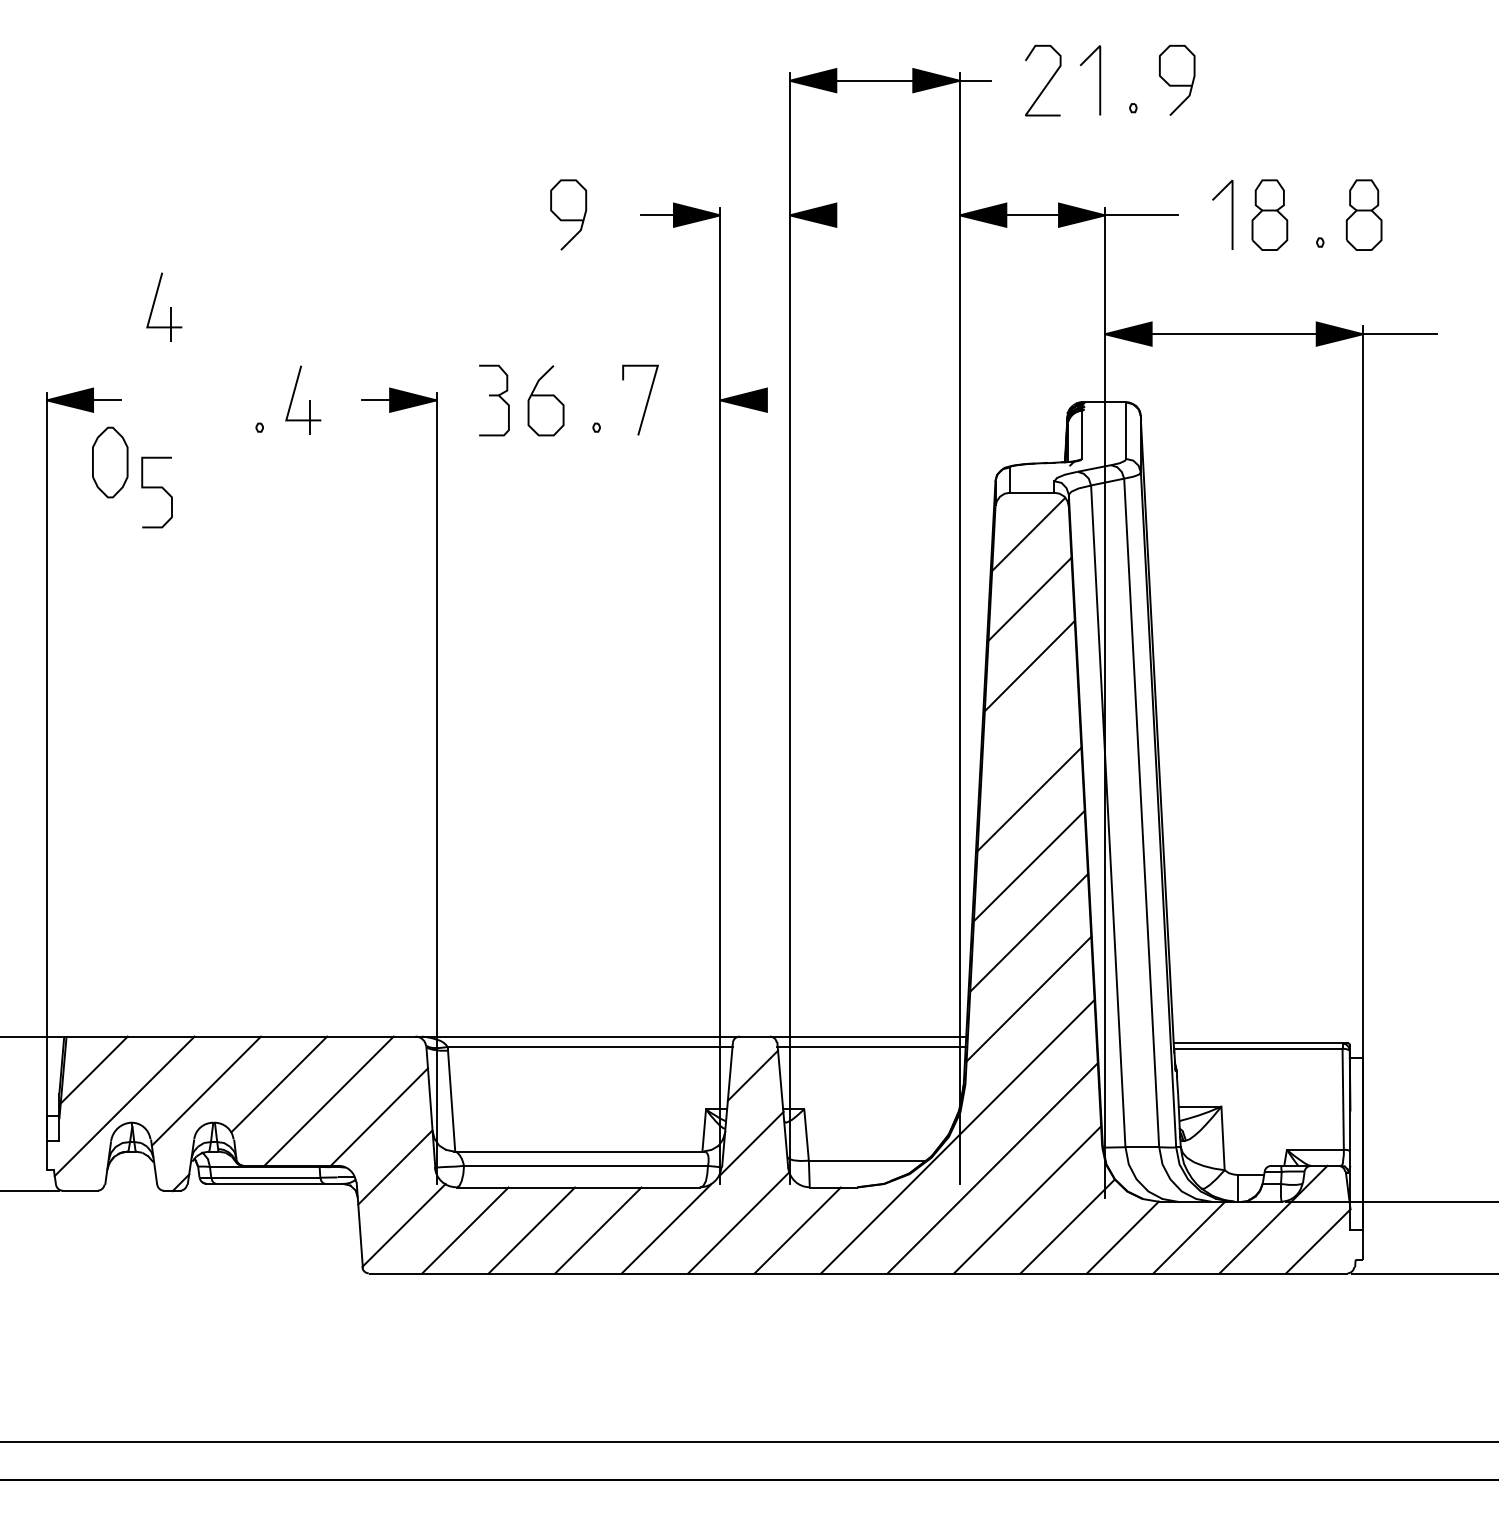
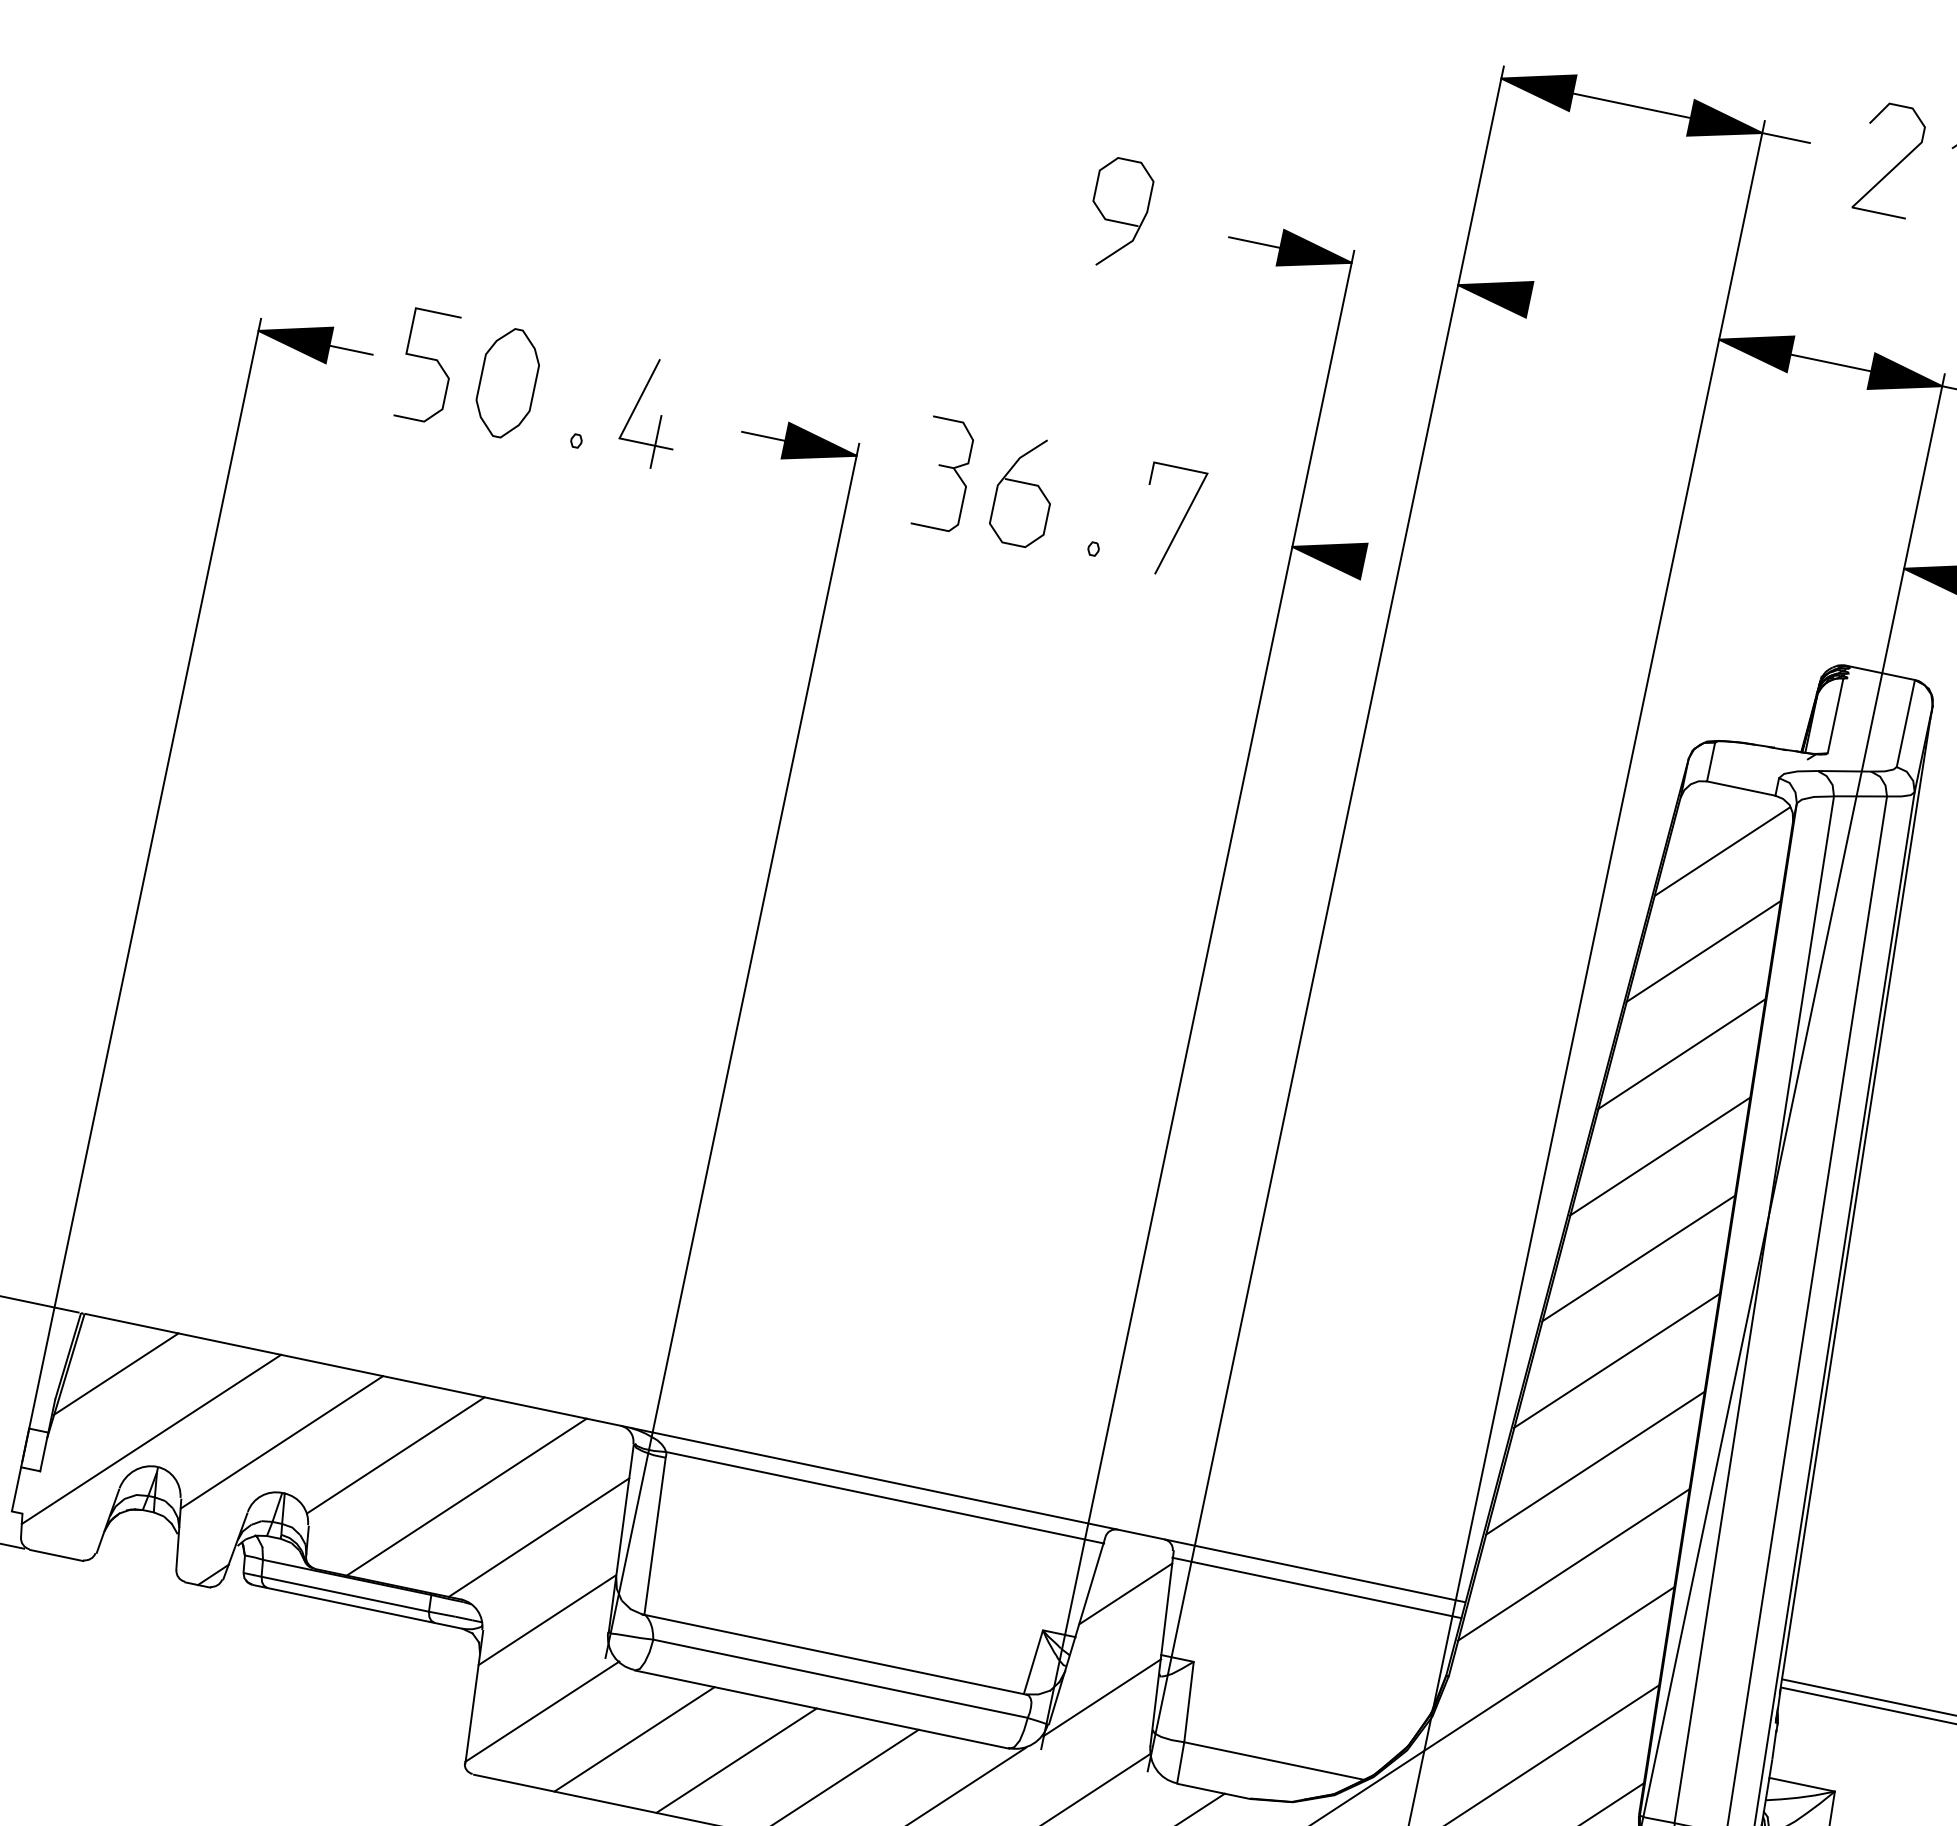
part: (170, 307) -> (478, 227), removed
part: (110, 462) -> (508, 383), moved
curve: (156, 488) -> (427, 360), moved
line: (1029, 732) -> (1660, 1155), added

